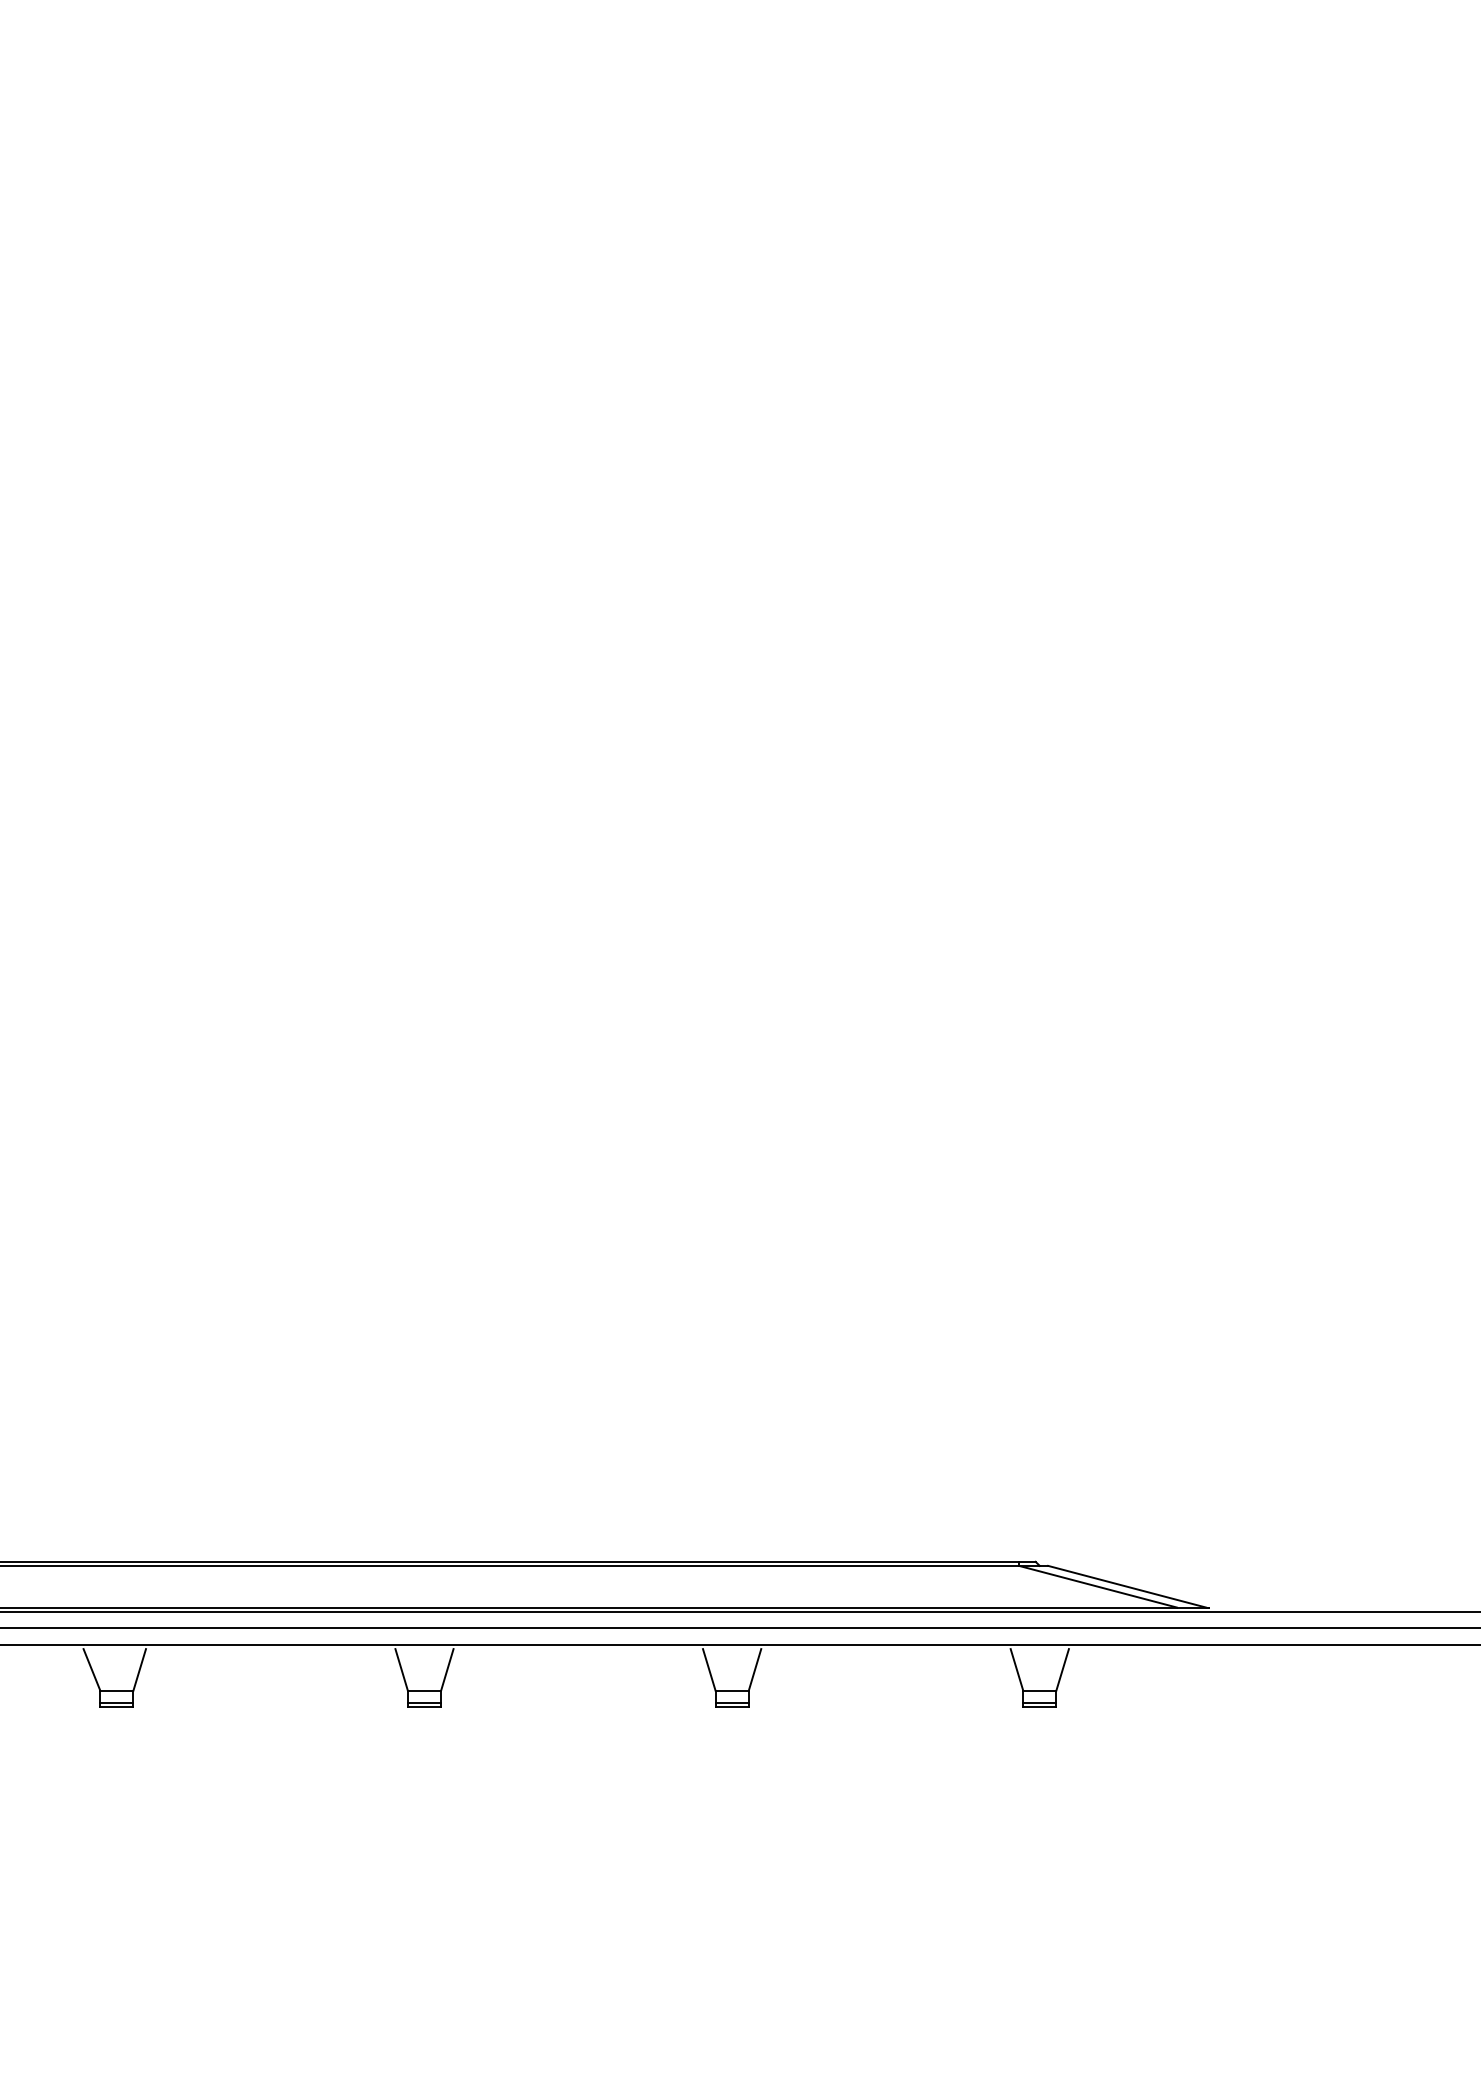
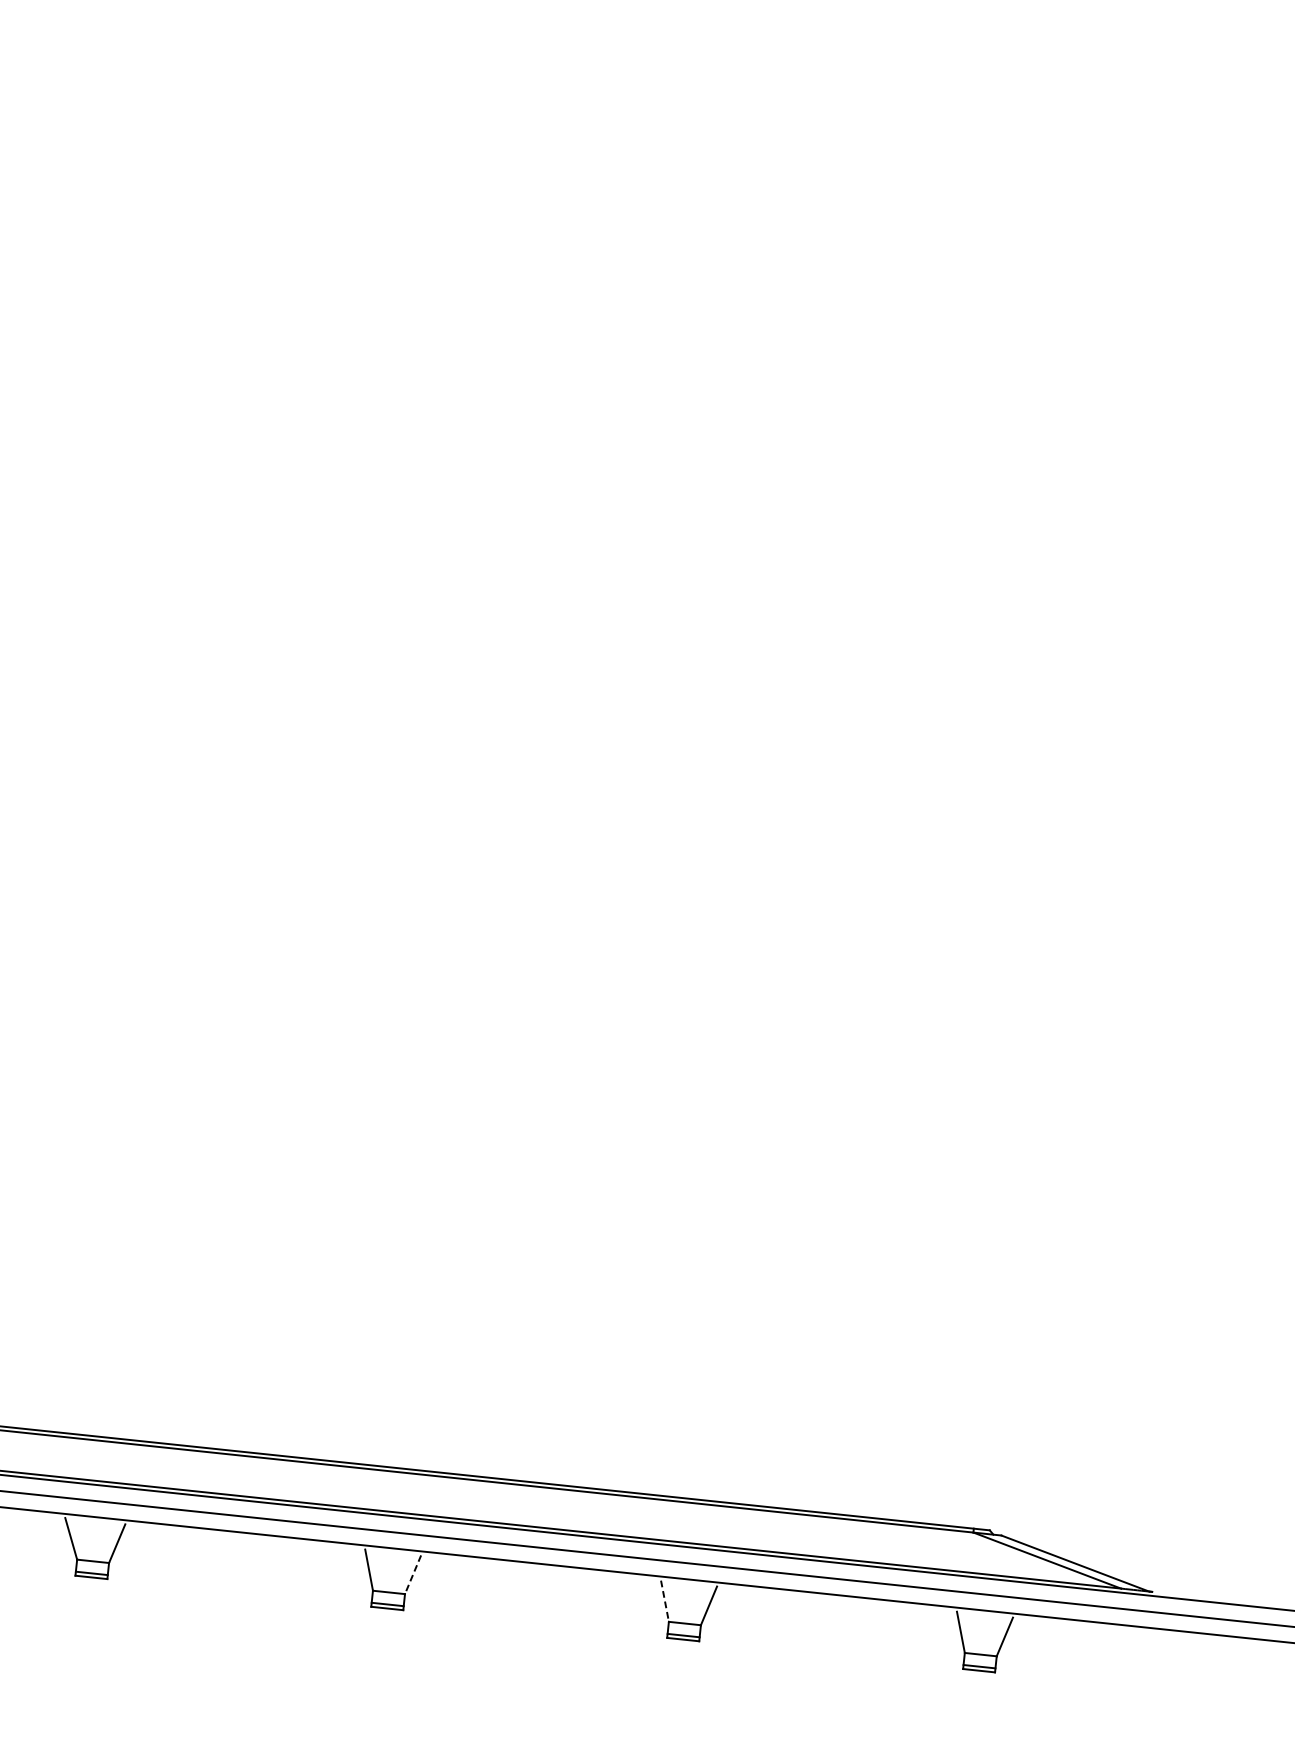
line: (447, 1669) -> (413, 1574), solid -> dashed
line: (709, 1669) -> (665, 1600), solid -> dashed

